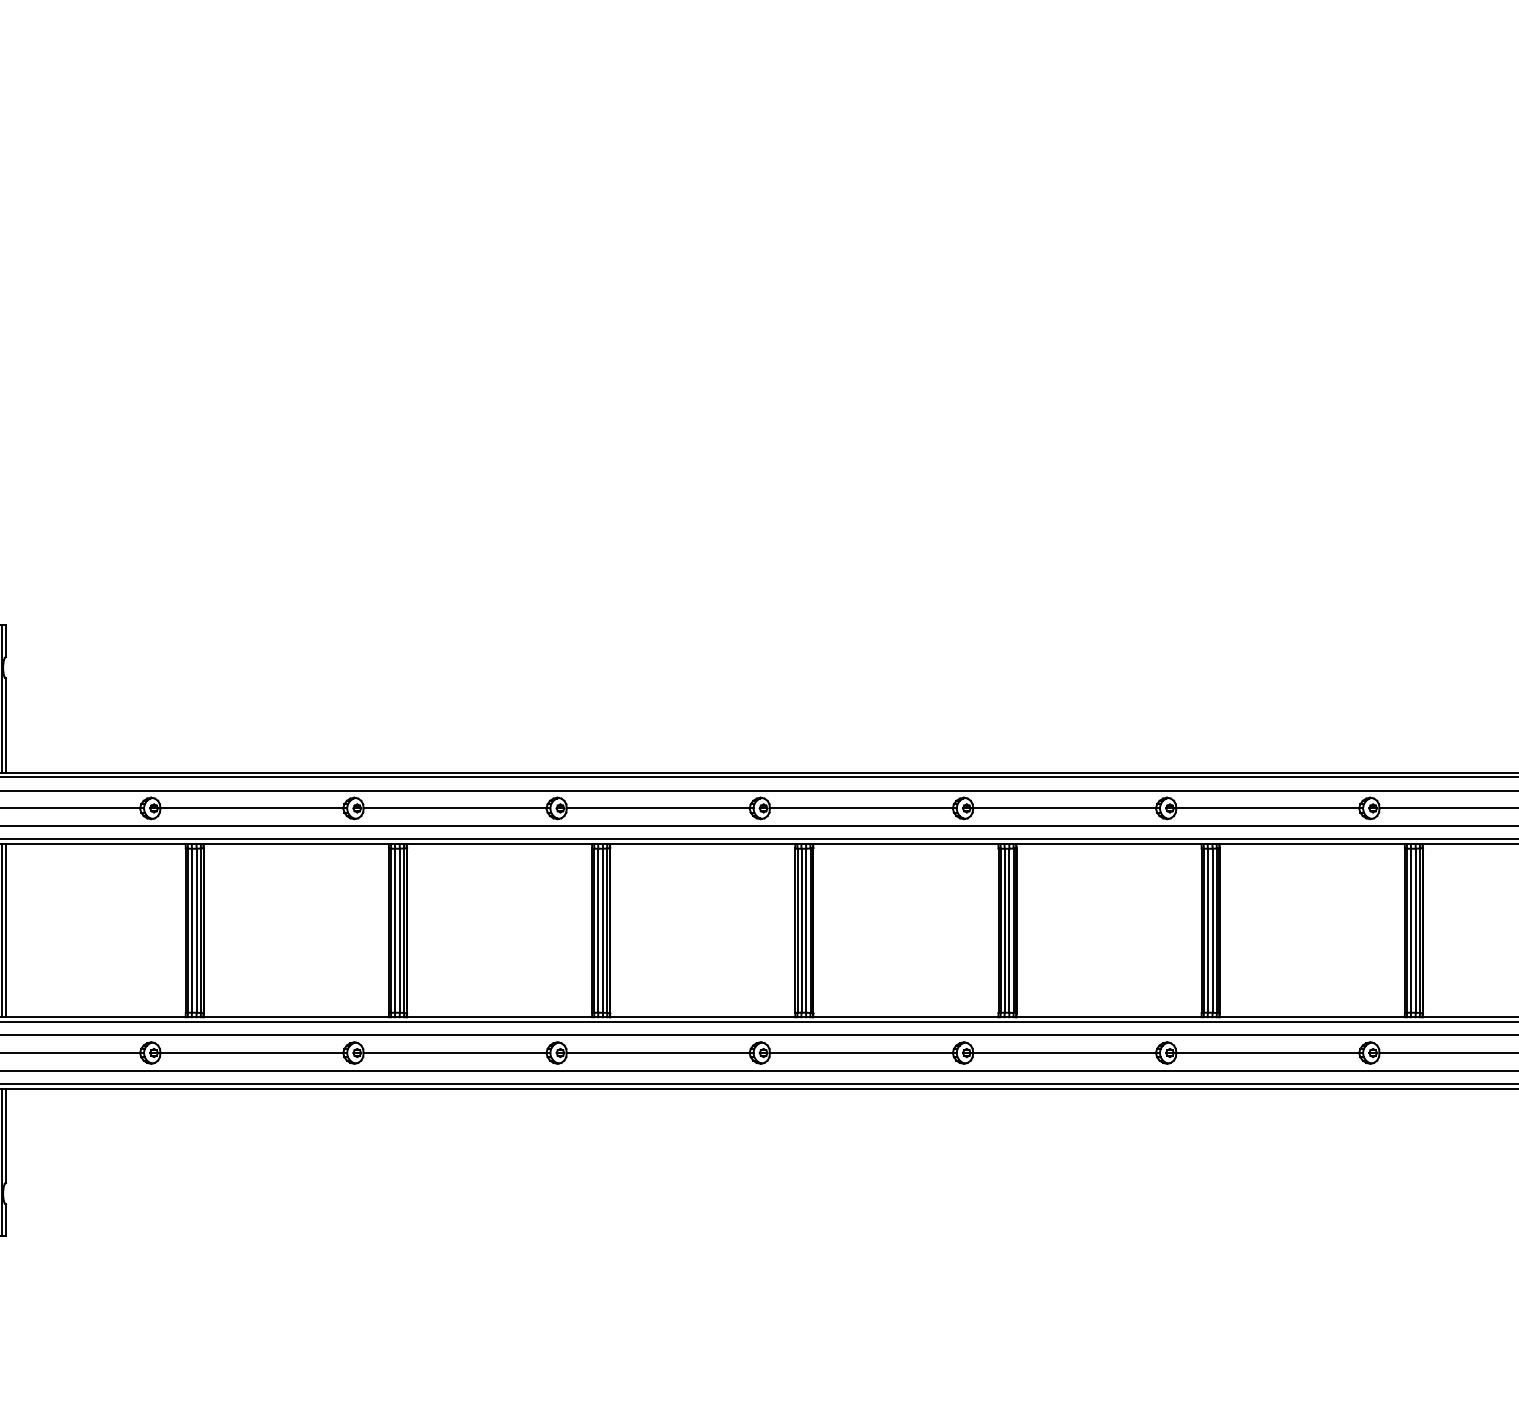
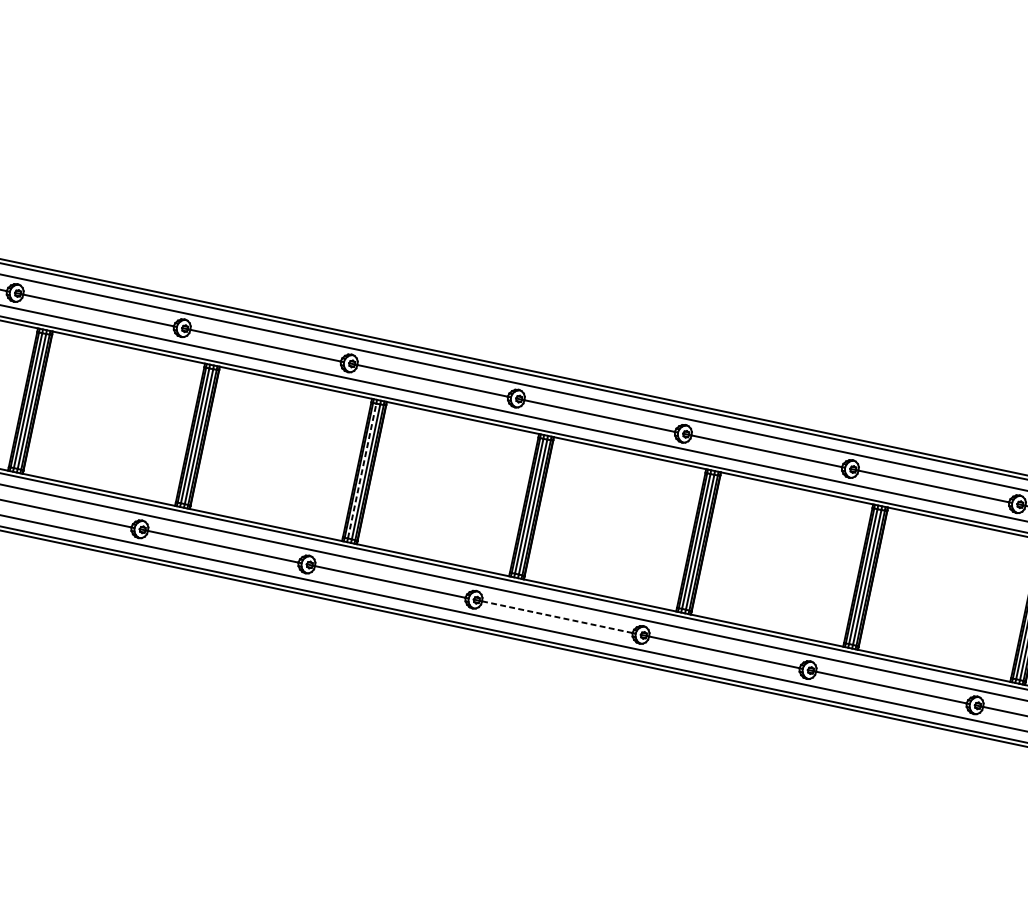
line: (598, 930) -> (362, 470), solid -> dashed
line: (861, 1053) -> (557, 617), solid -> dashed

